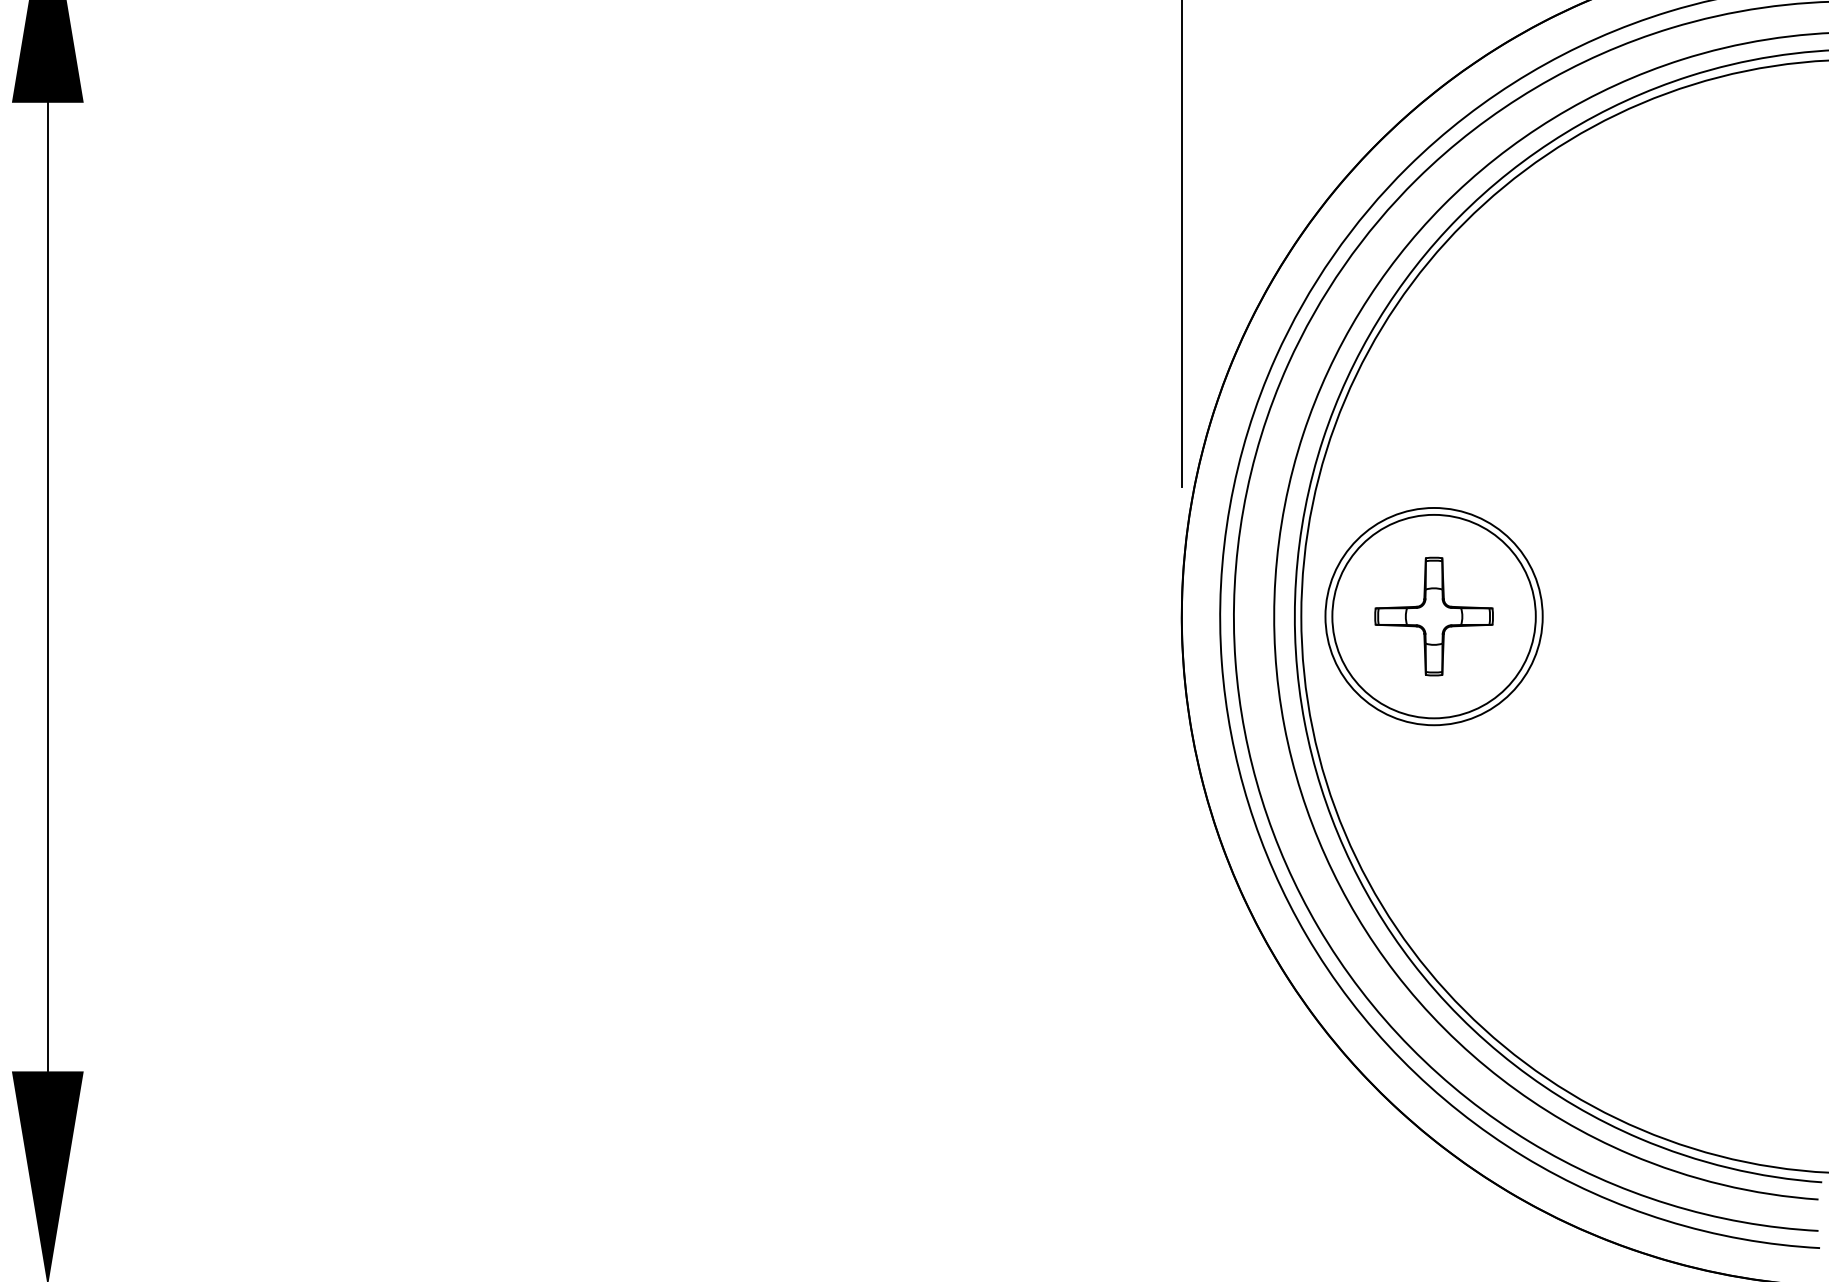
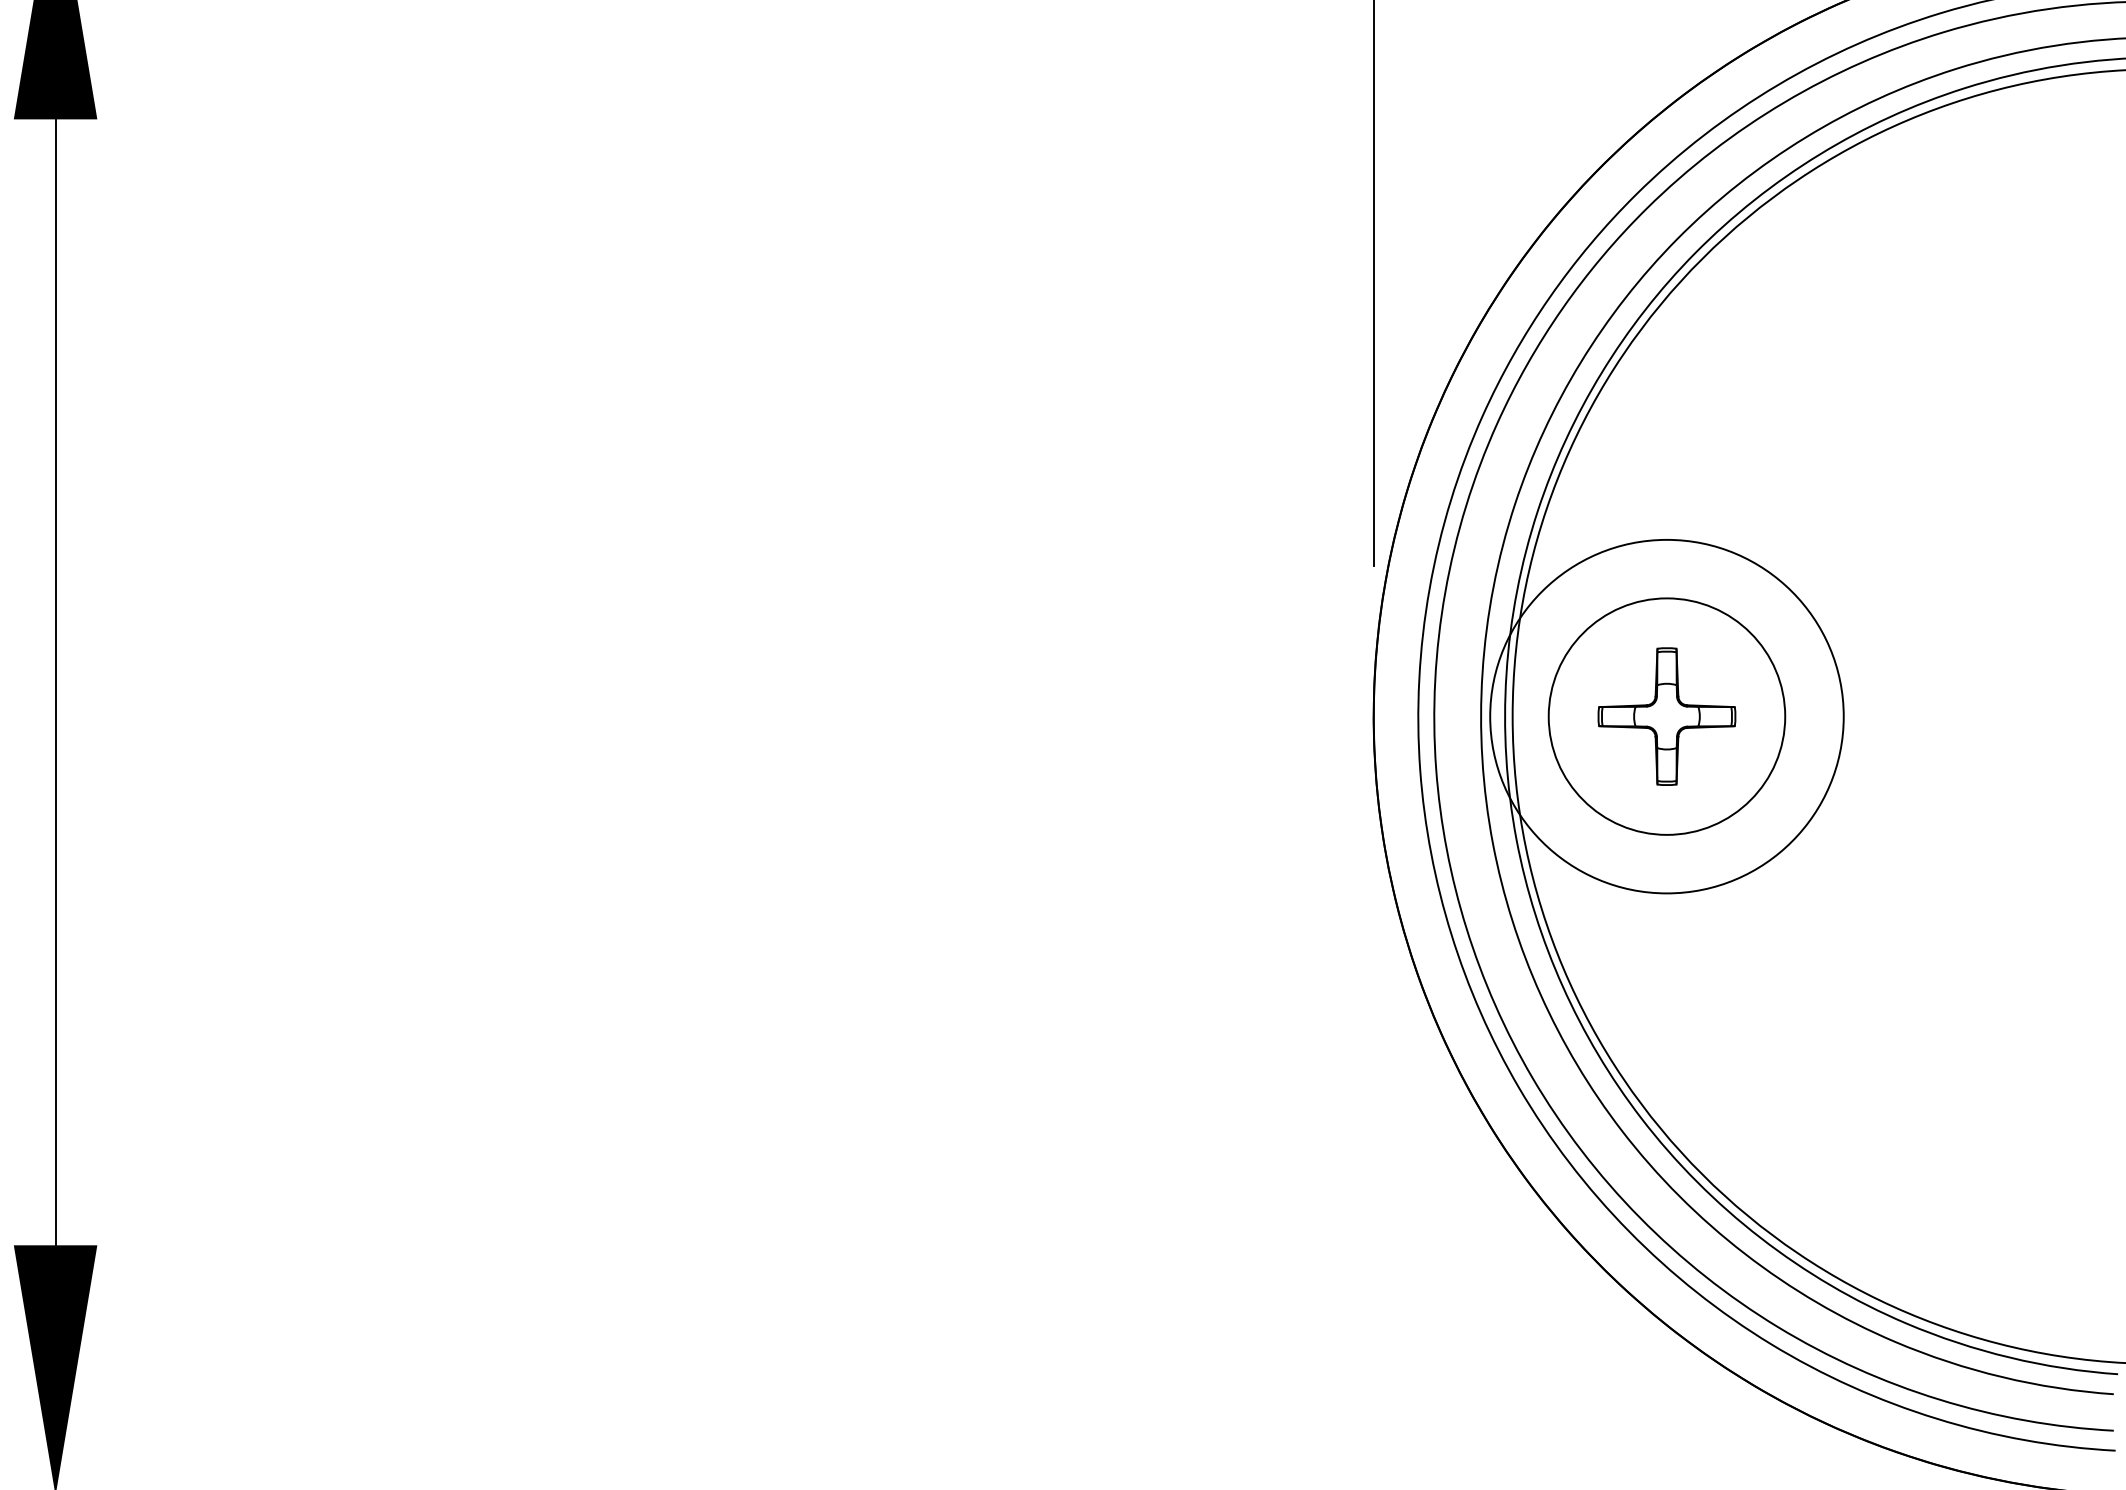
circle: (1433, 616) -> (1666, 716), size x1.4

